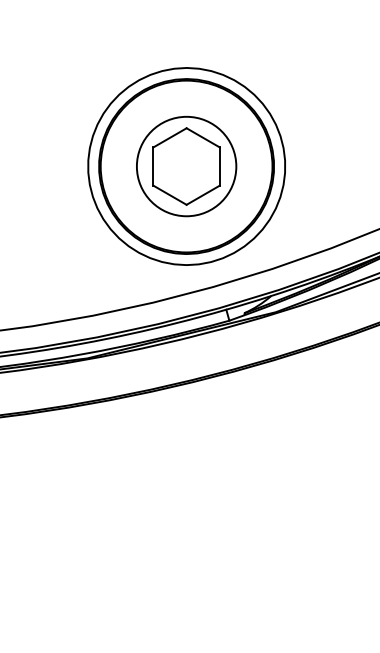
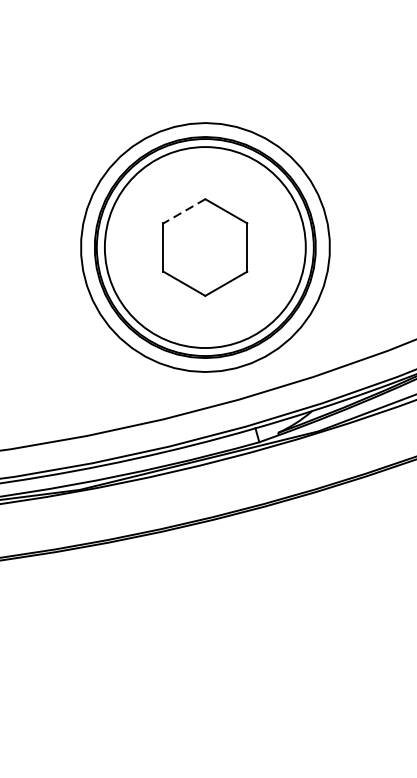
line: (169, 138) -> (183, 212), solid -> dashed
circle: (186, 166) -> (205, 247), size x1.6

